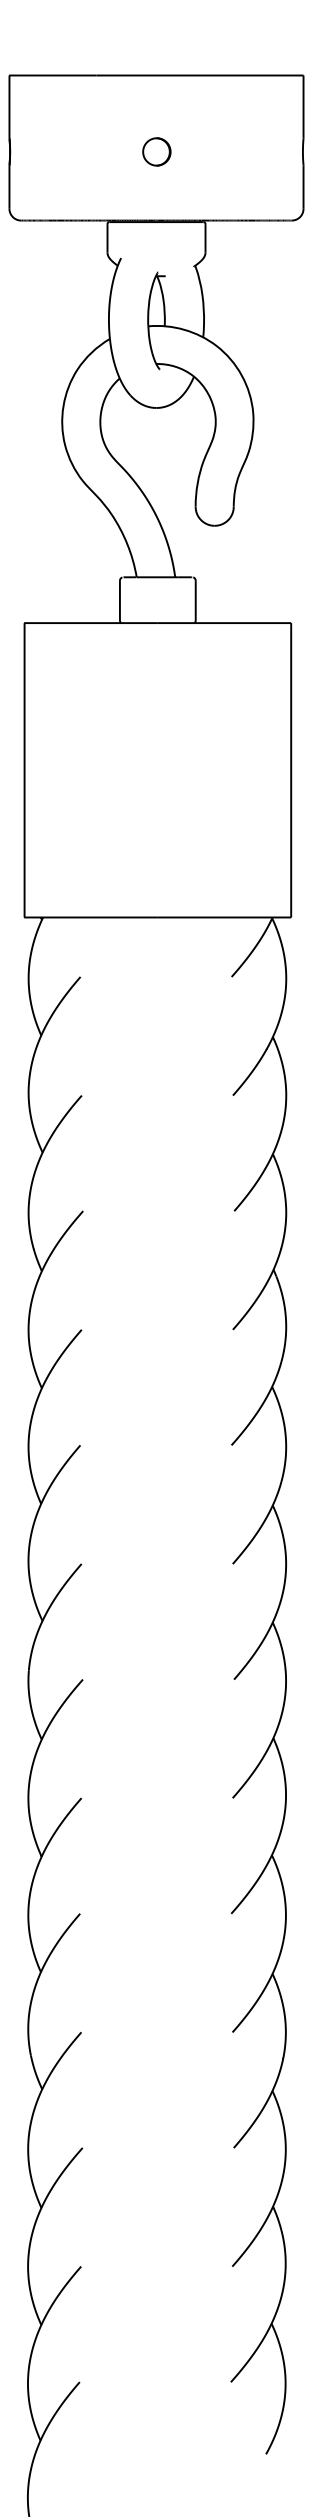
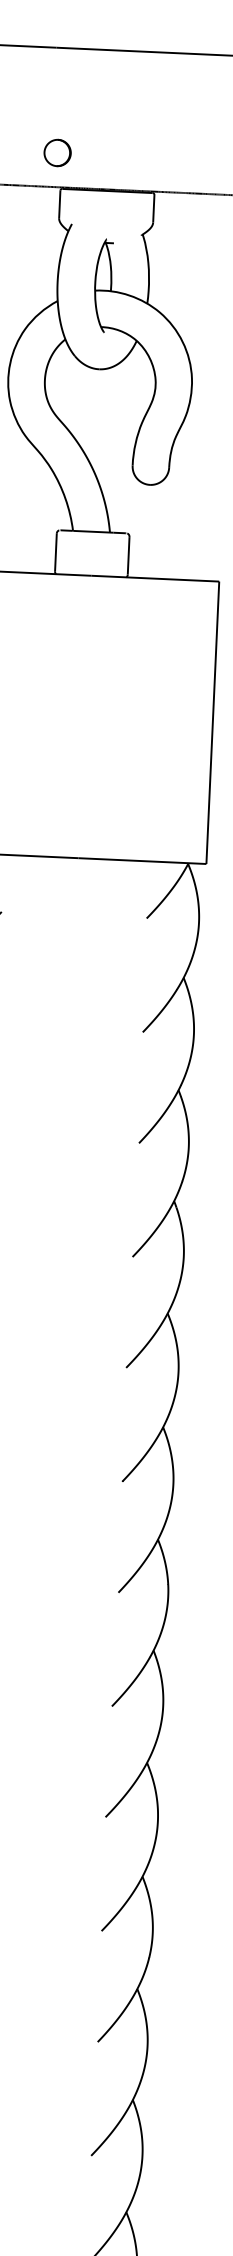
part: (156, 151) -> (57, 152), moved

